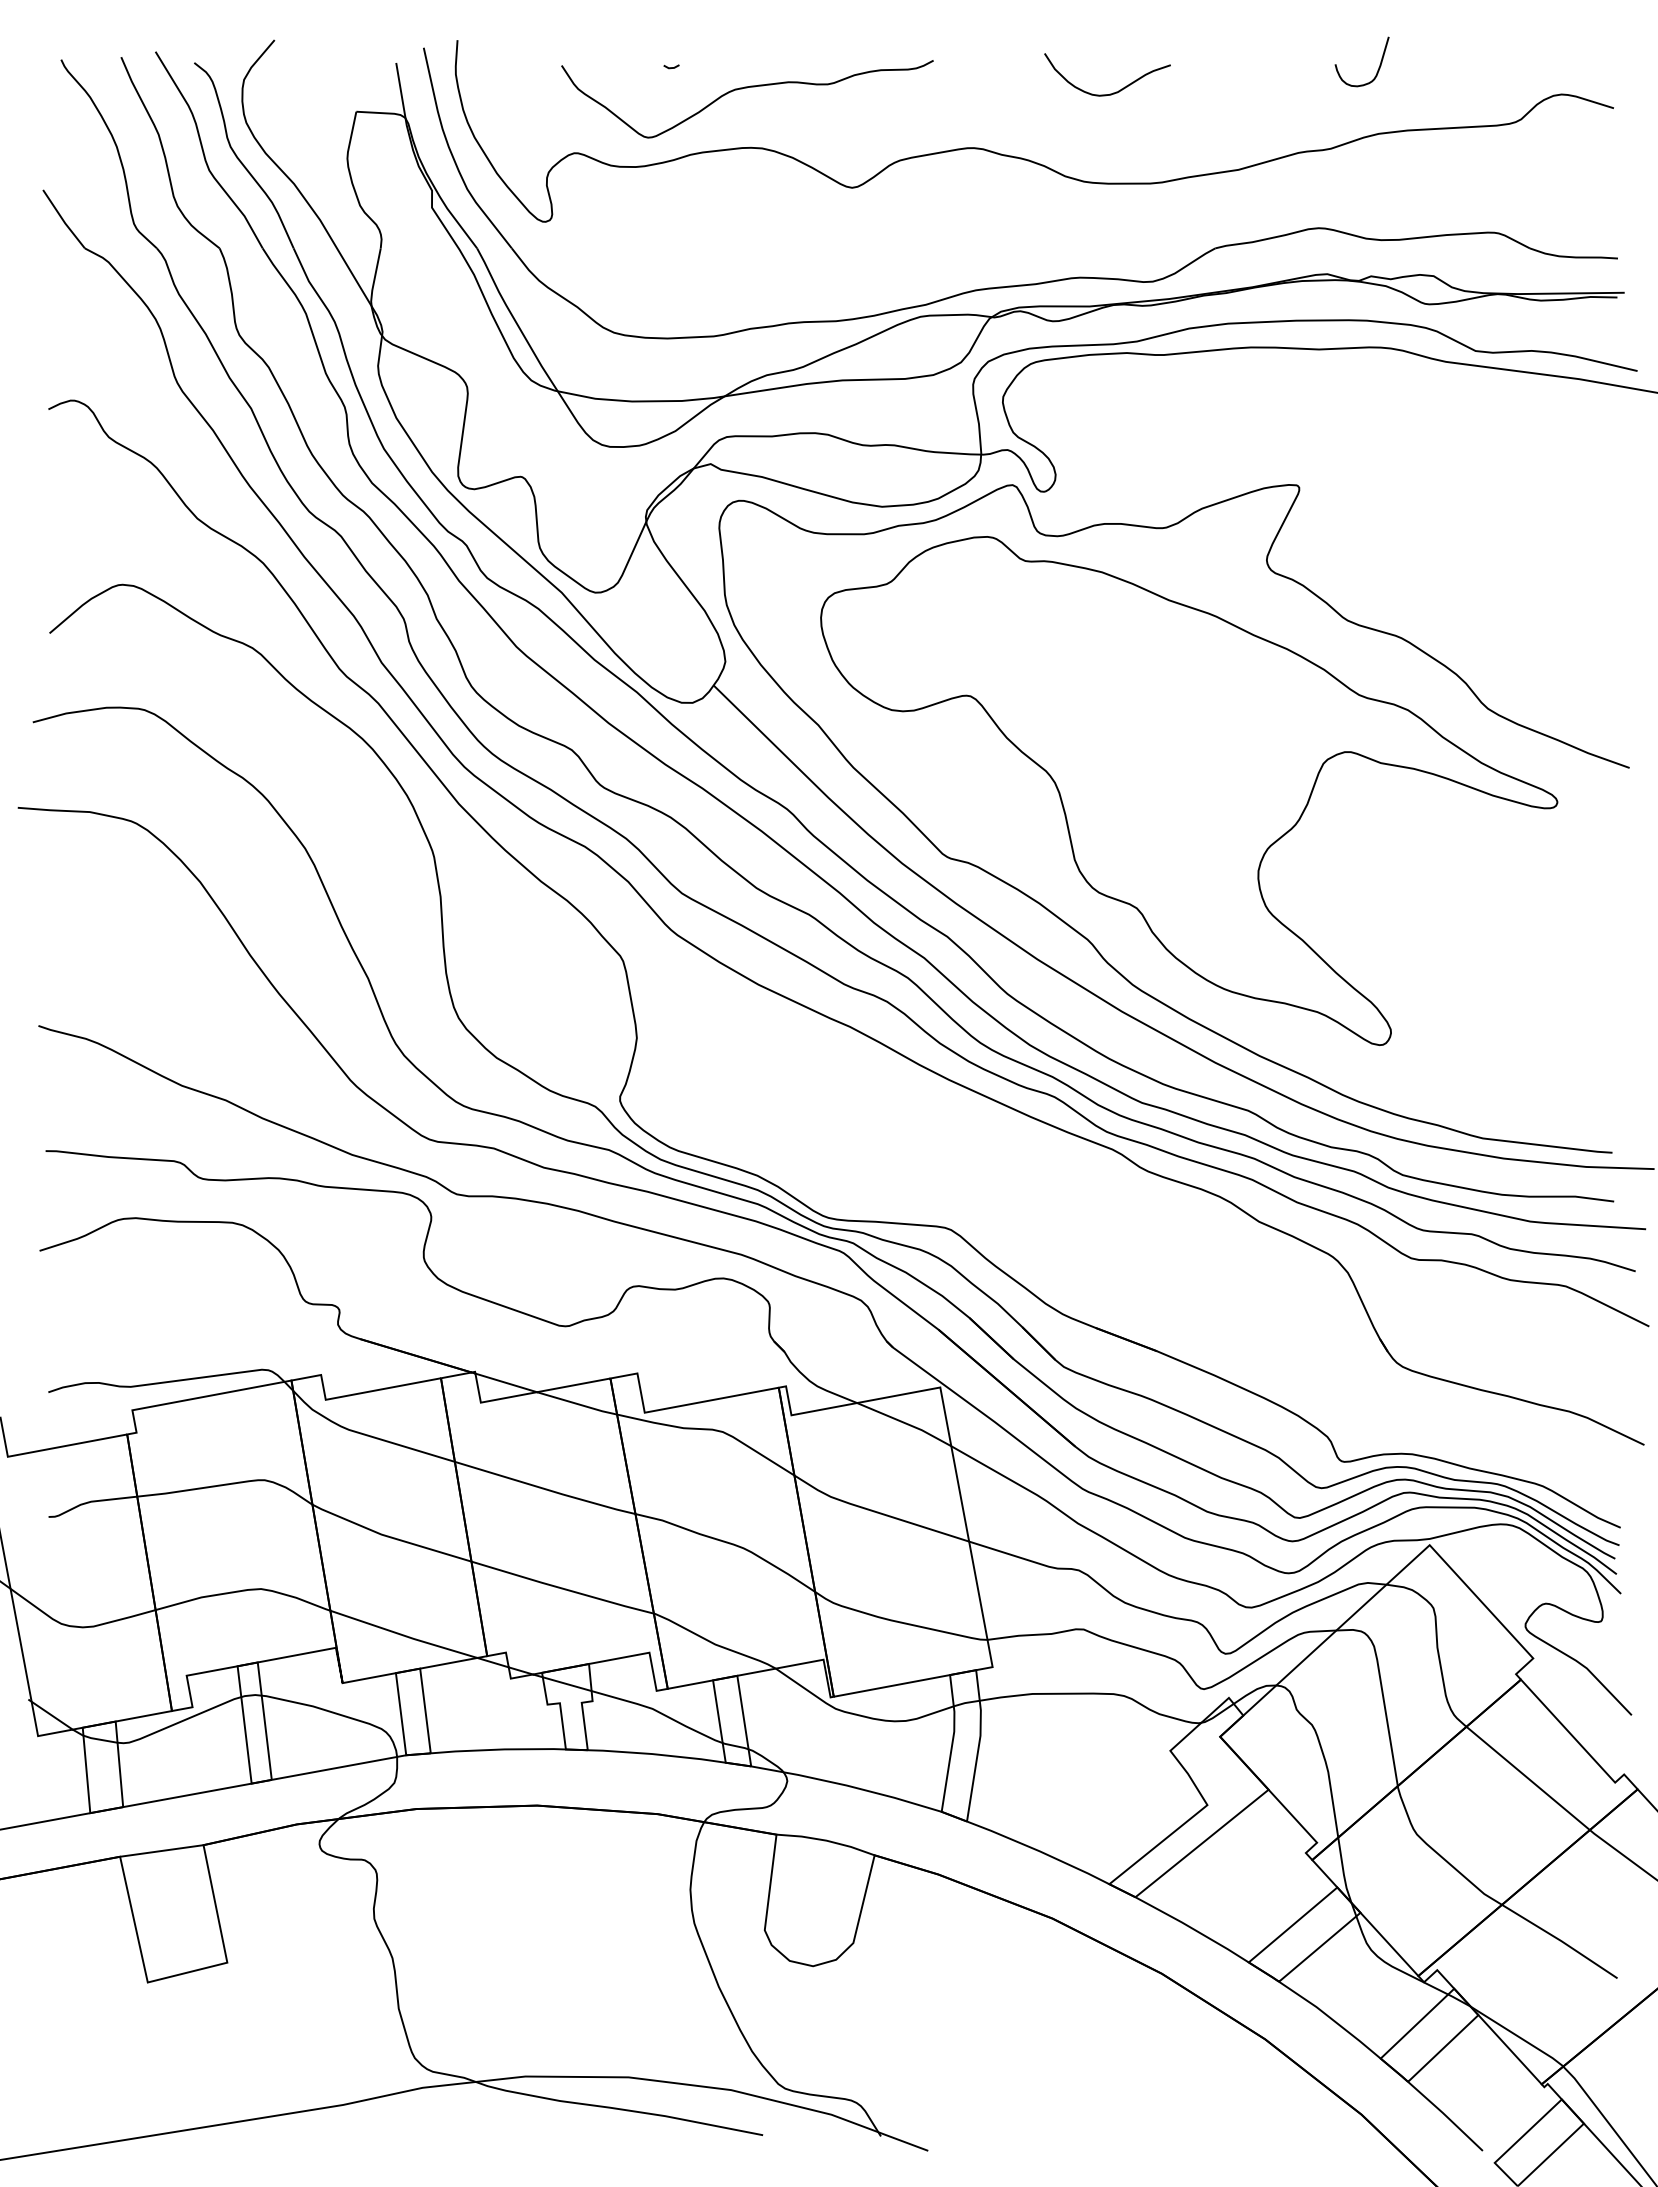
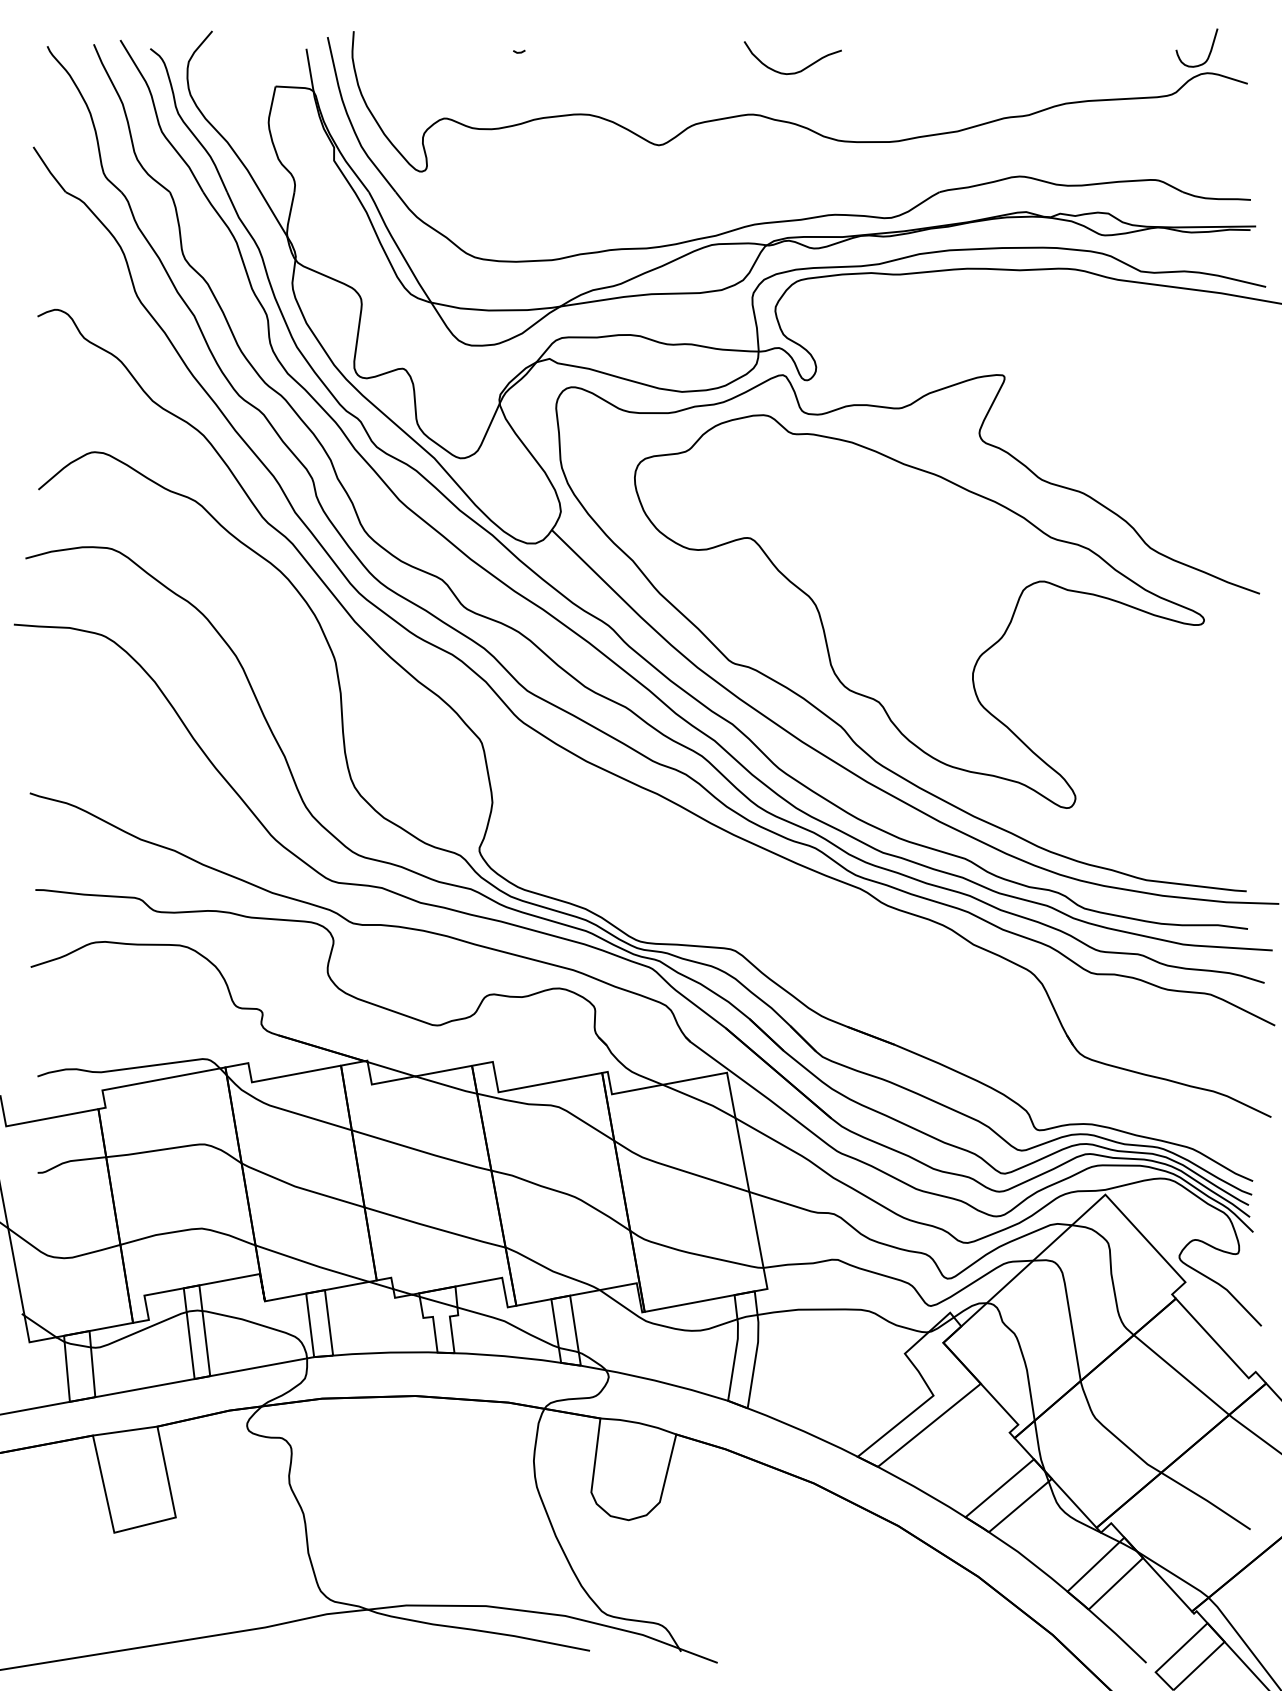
curve: (1378, 67) -> (1209, 52), moved
curve: (747, 88) -> (577, 68), removed
curve: (1113, 92) -> (797, 71), moved

